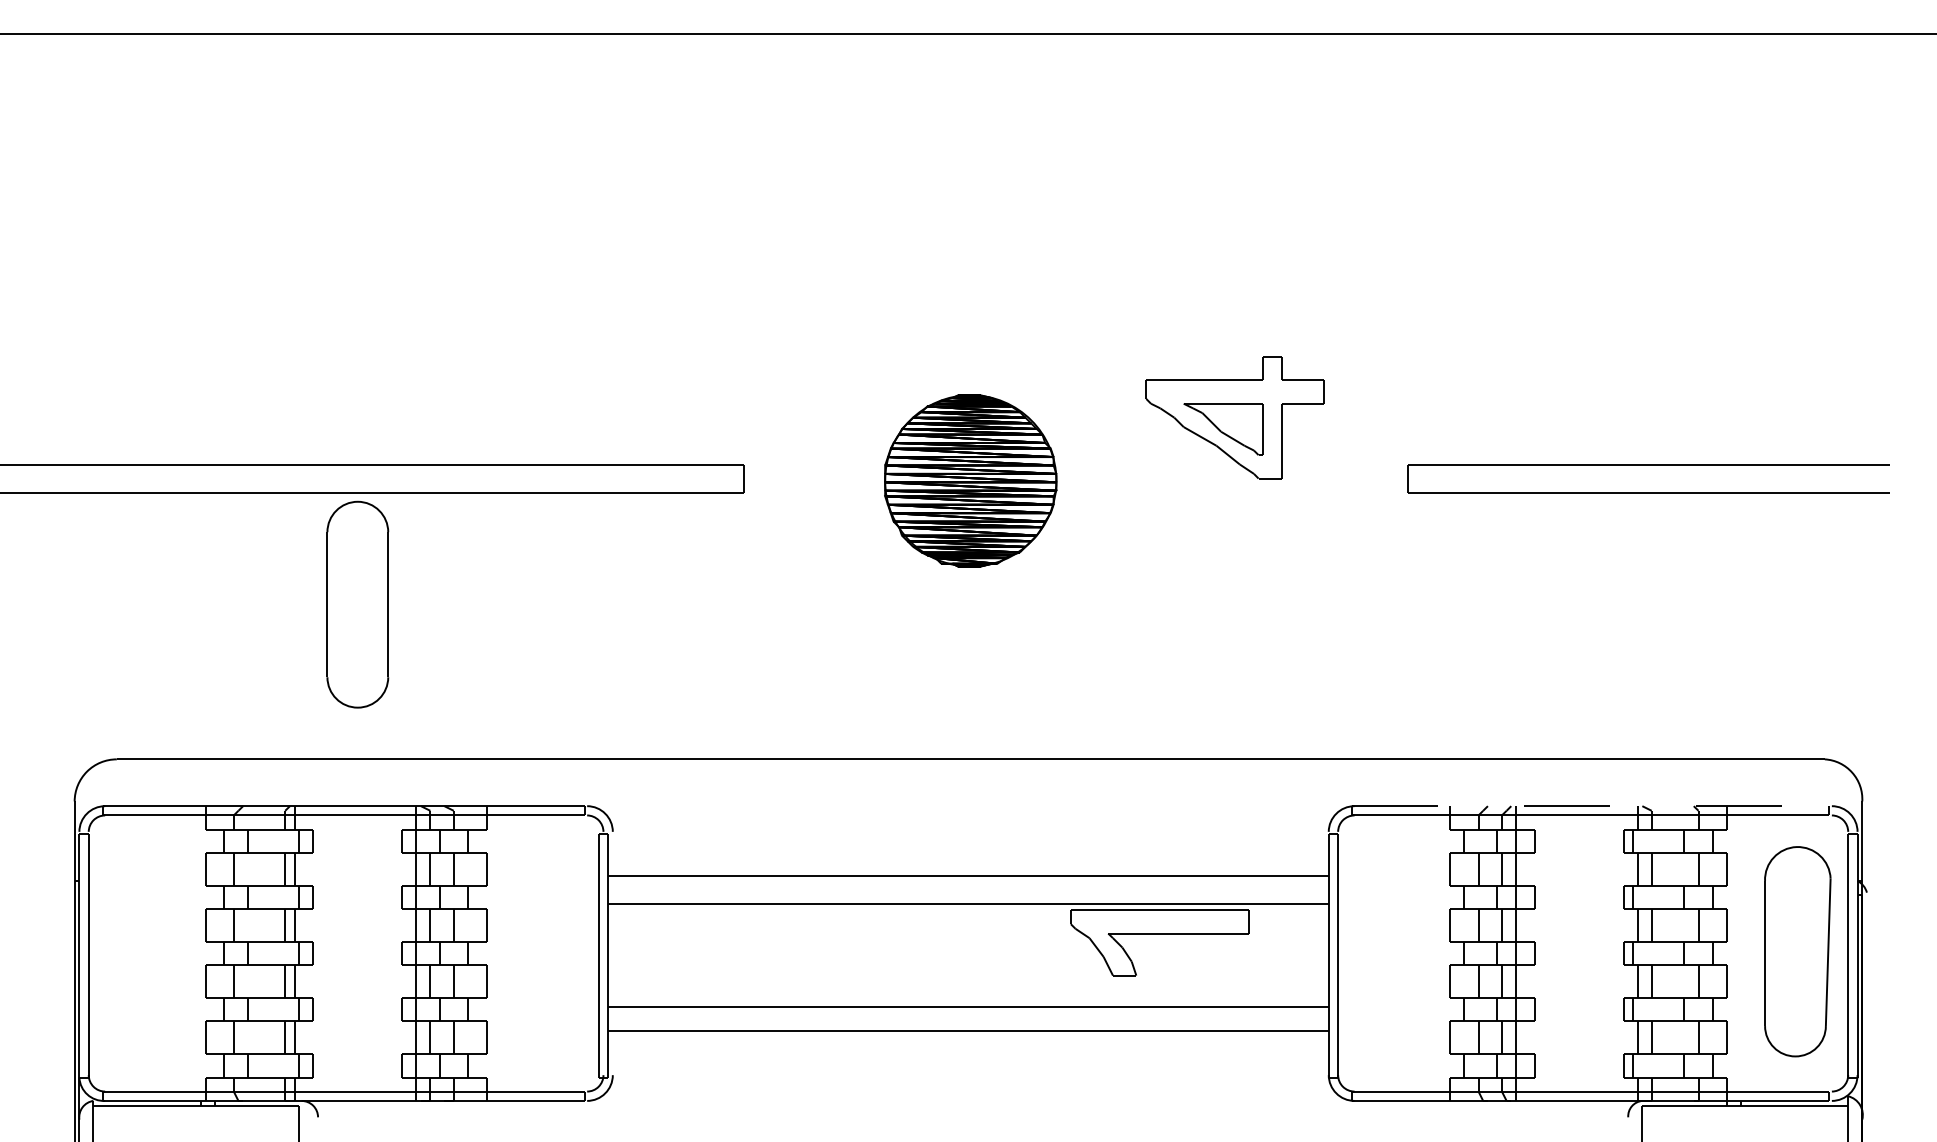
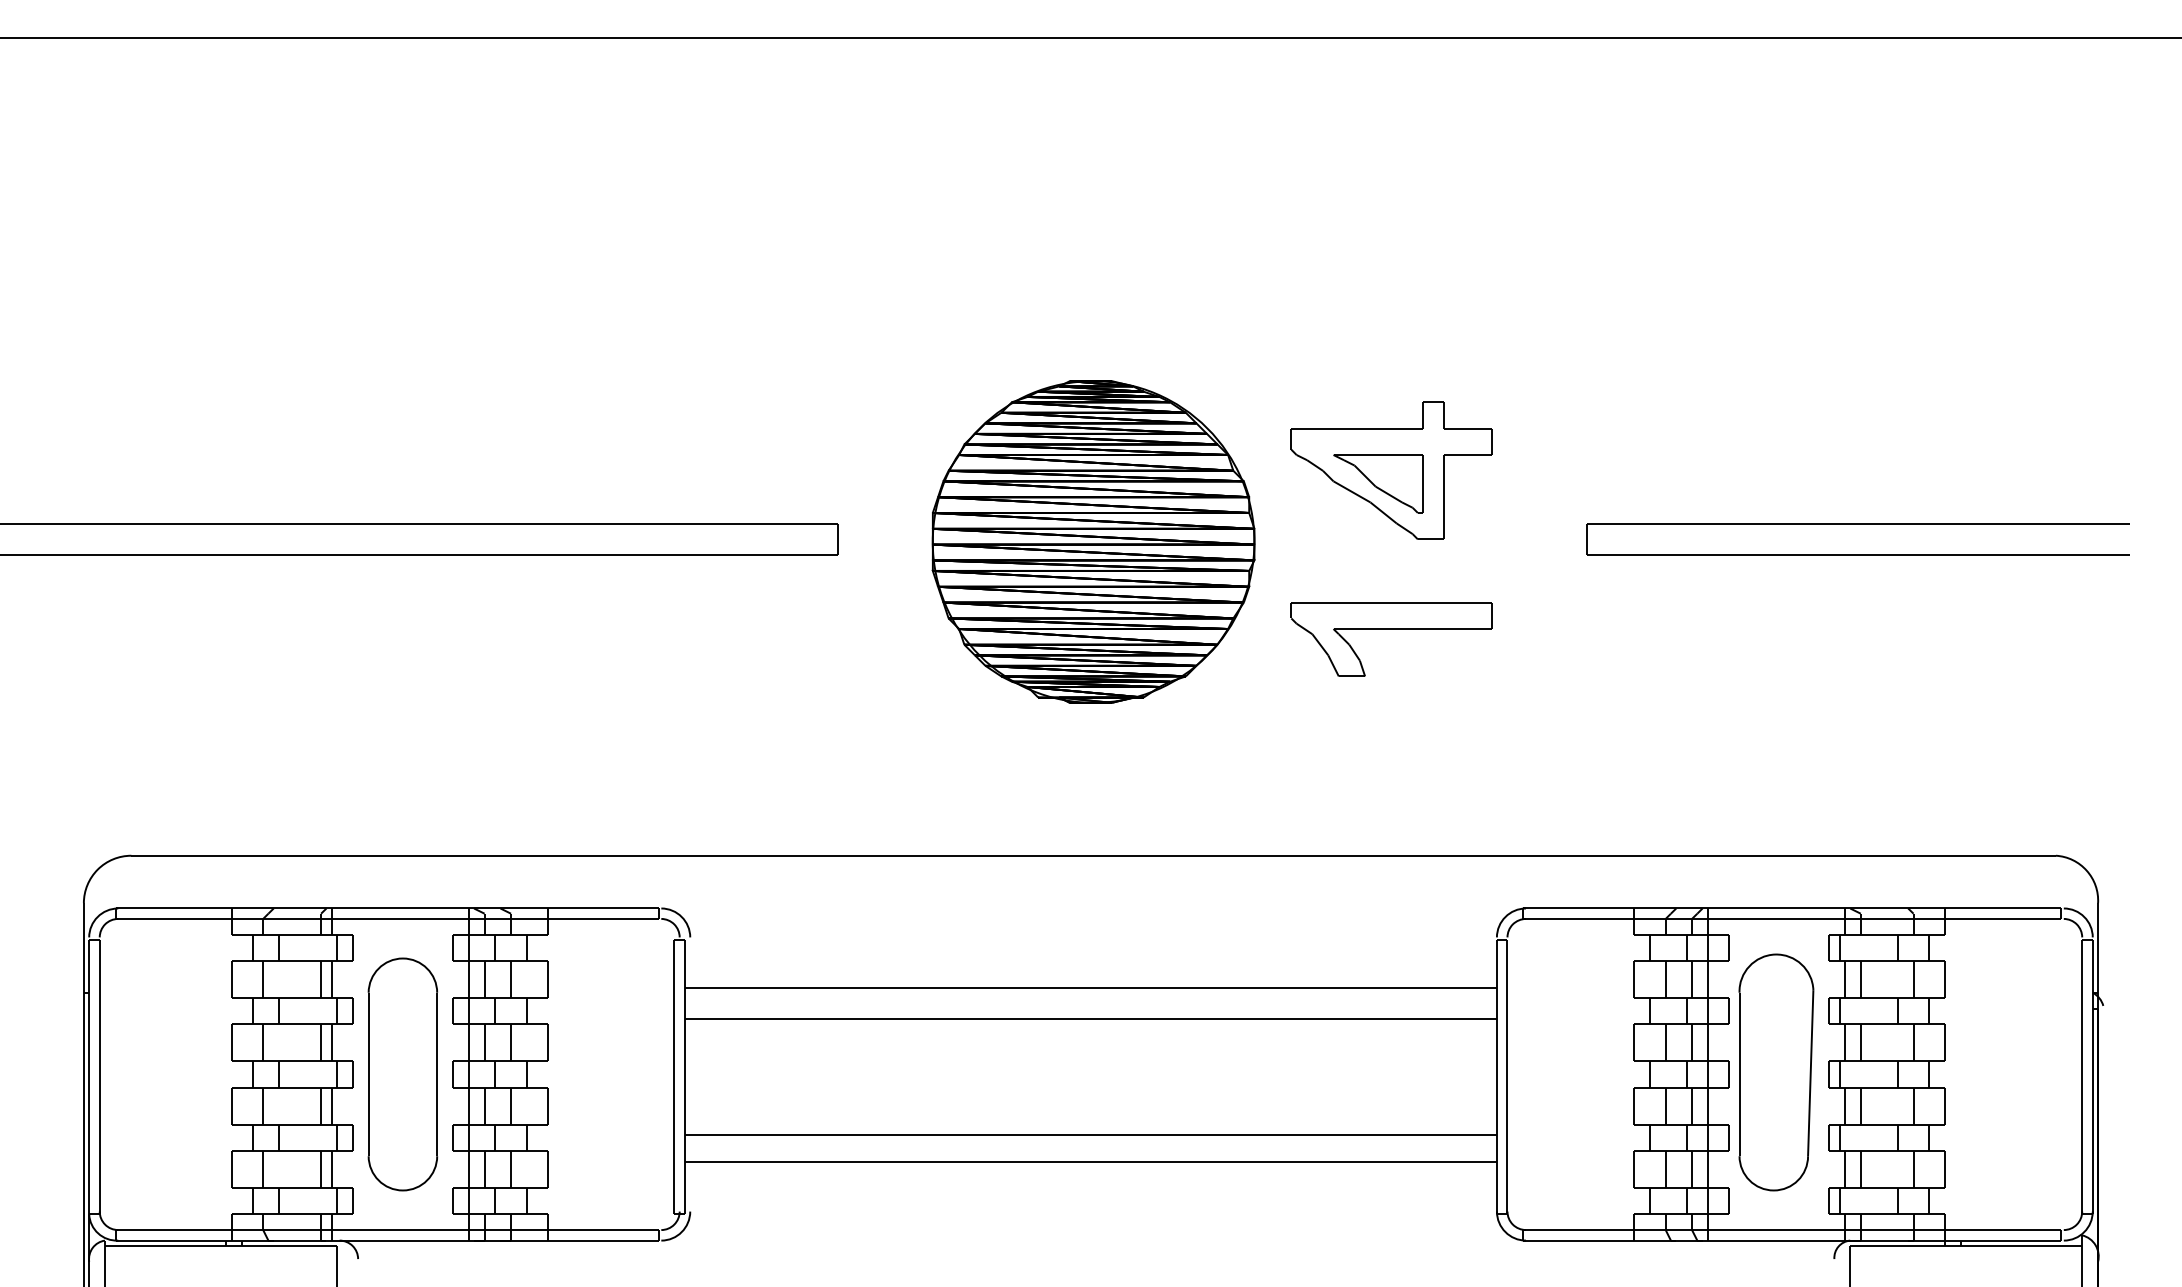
part: (970, 480) -> (1093, 541), size x1.67
part: (357, 604) -> (402, 1074), moved
line: (1591, 806) -> (1792, 908), dashed -> solid
part: (1159, 933) -> (1391, 629), moved
part: (1797, 951) -> (1776, 1072), moved

